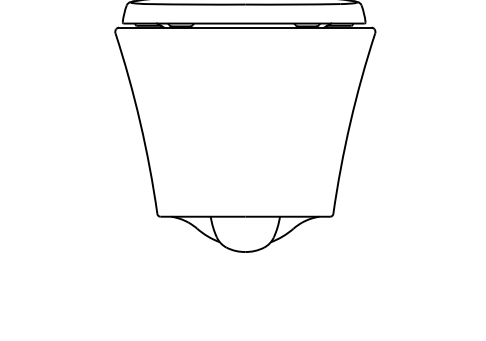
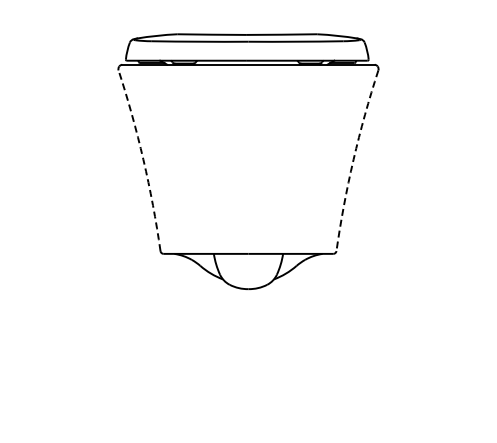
arc: (140, 122) -> (143, 159), solid -> dashed
arc: (350, 122) -> (353, 159), solid -> dashed

